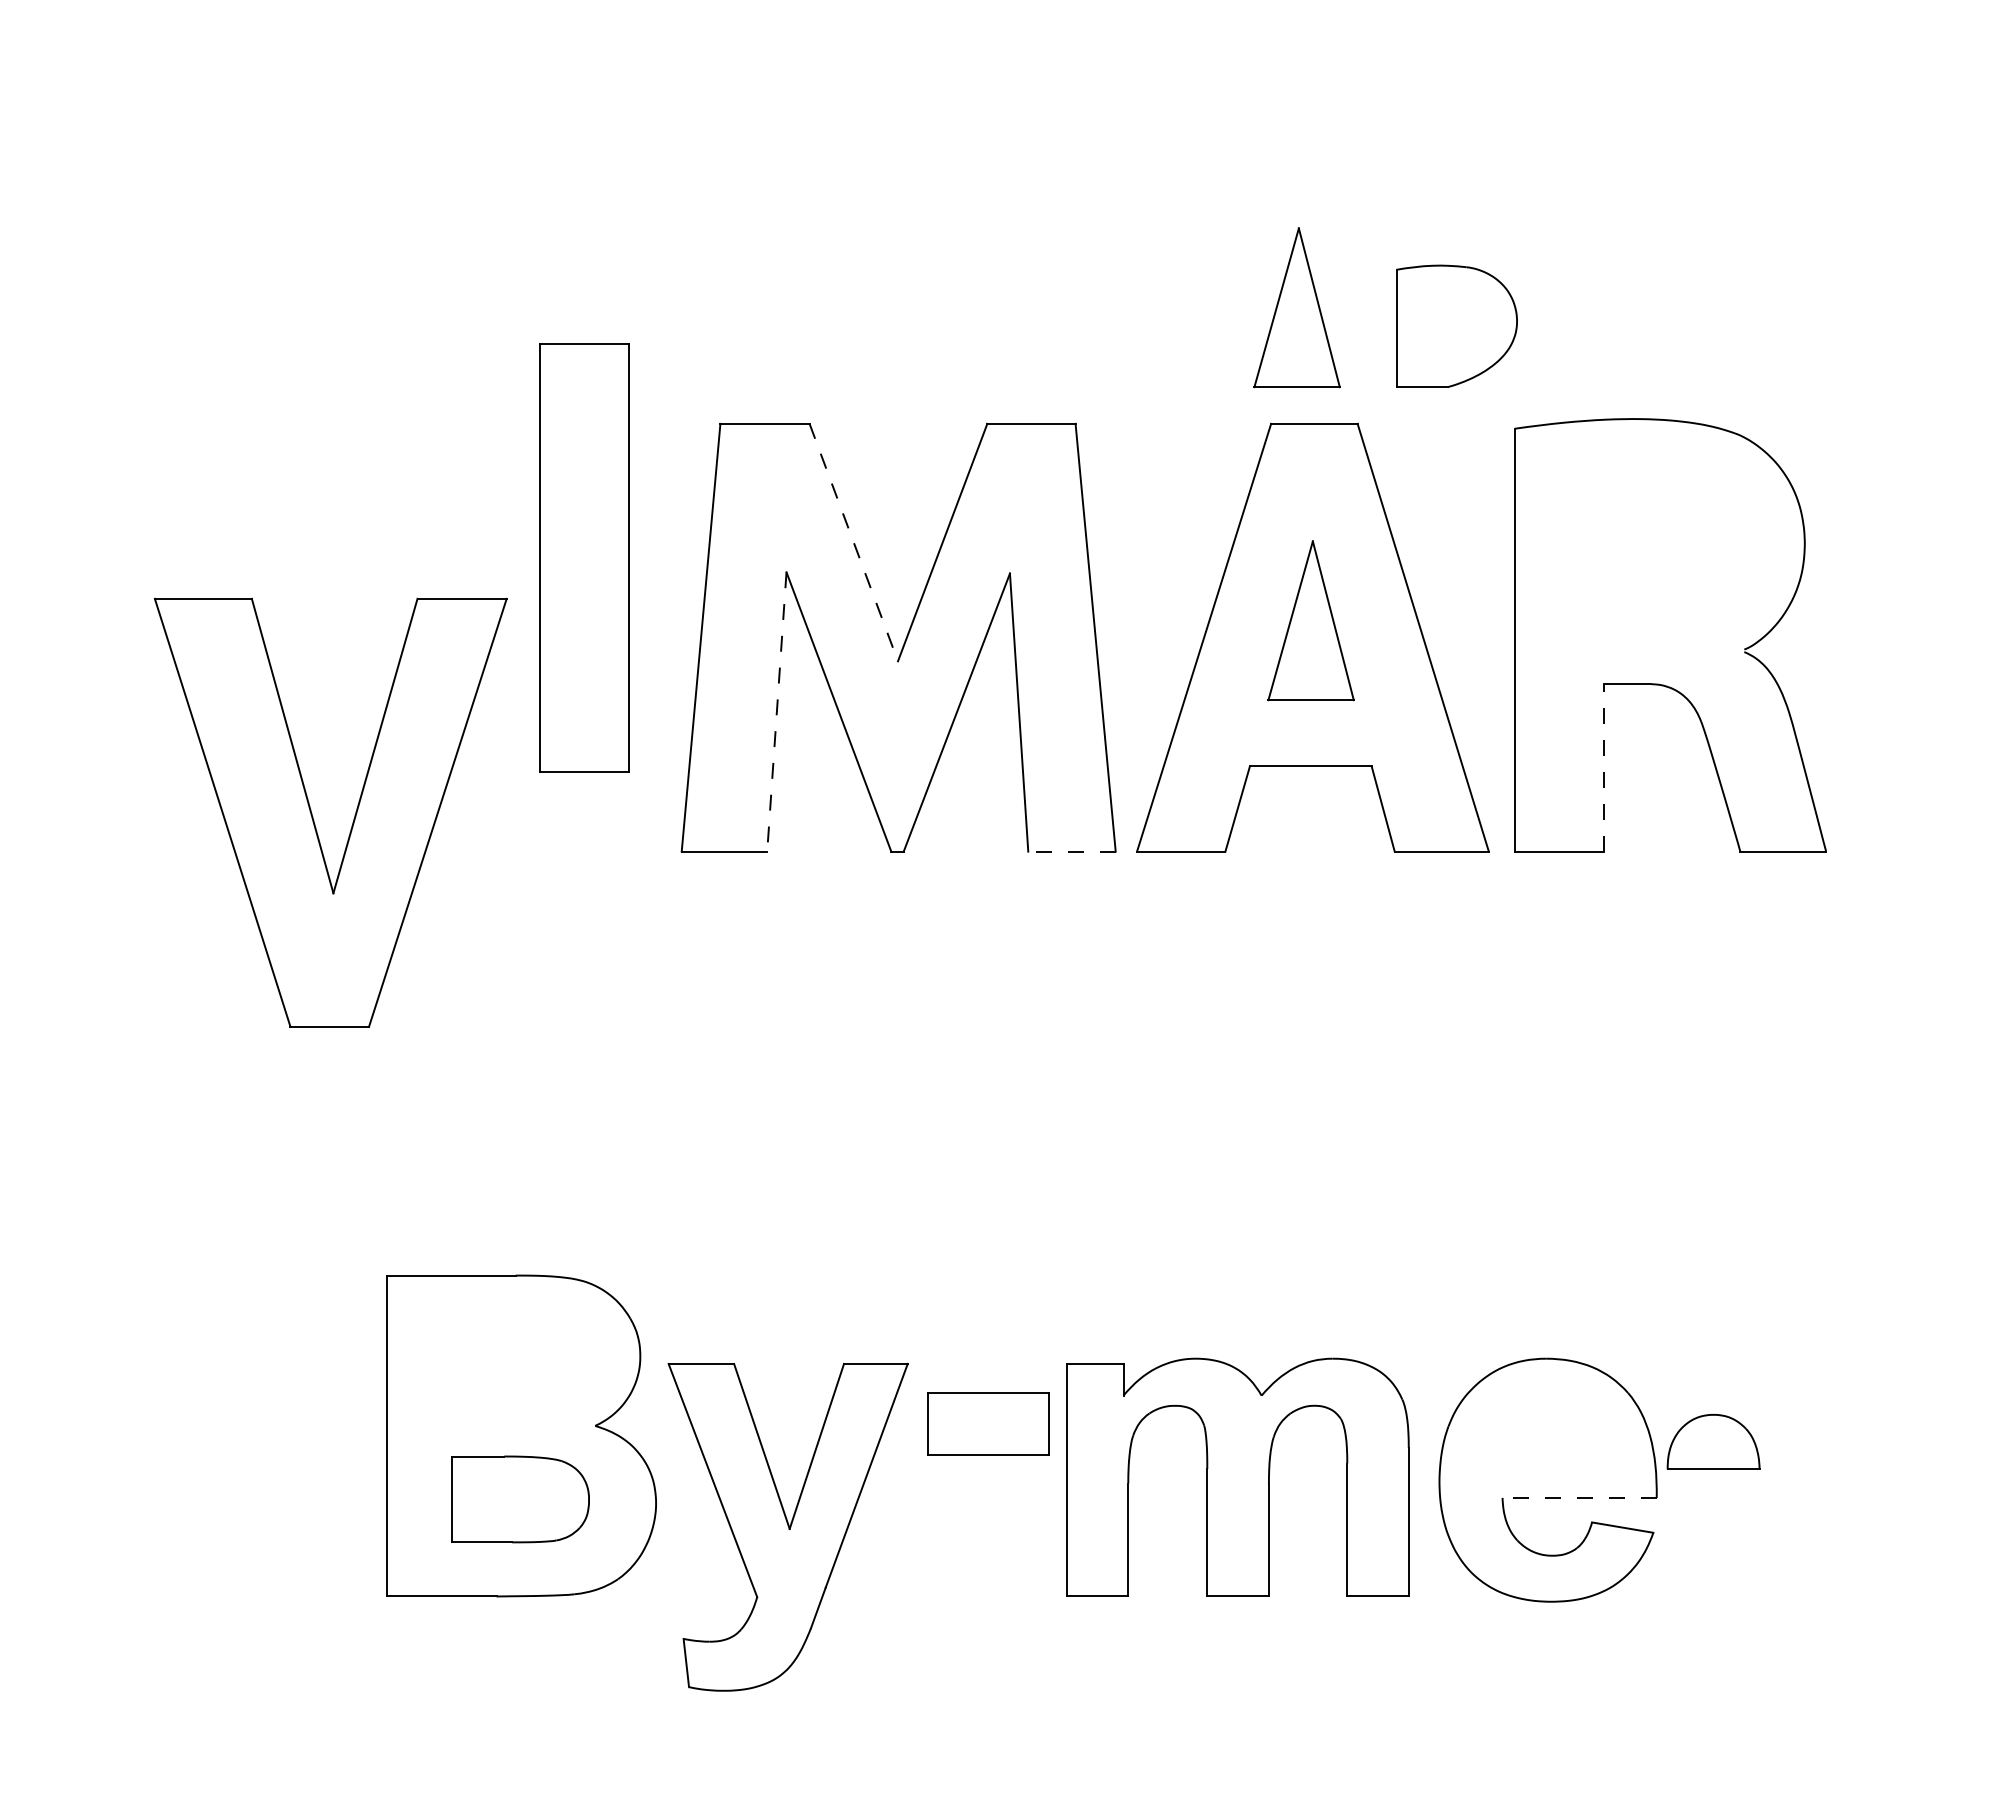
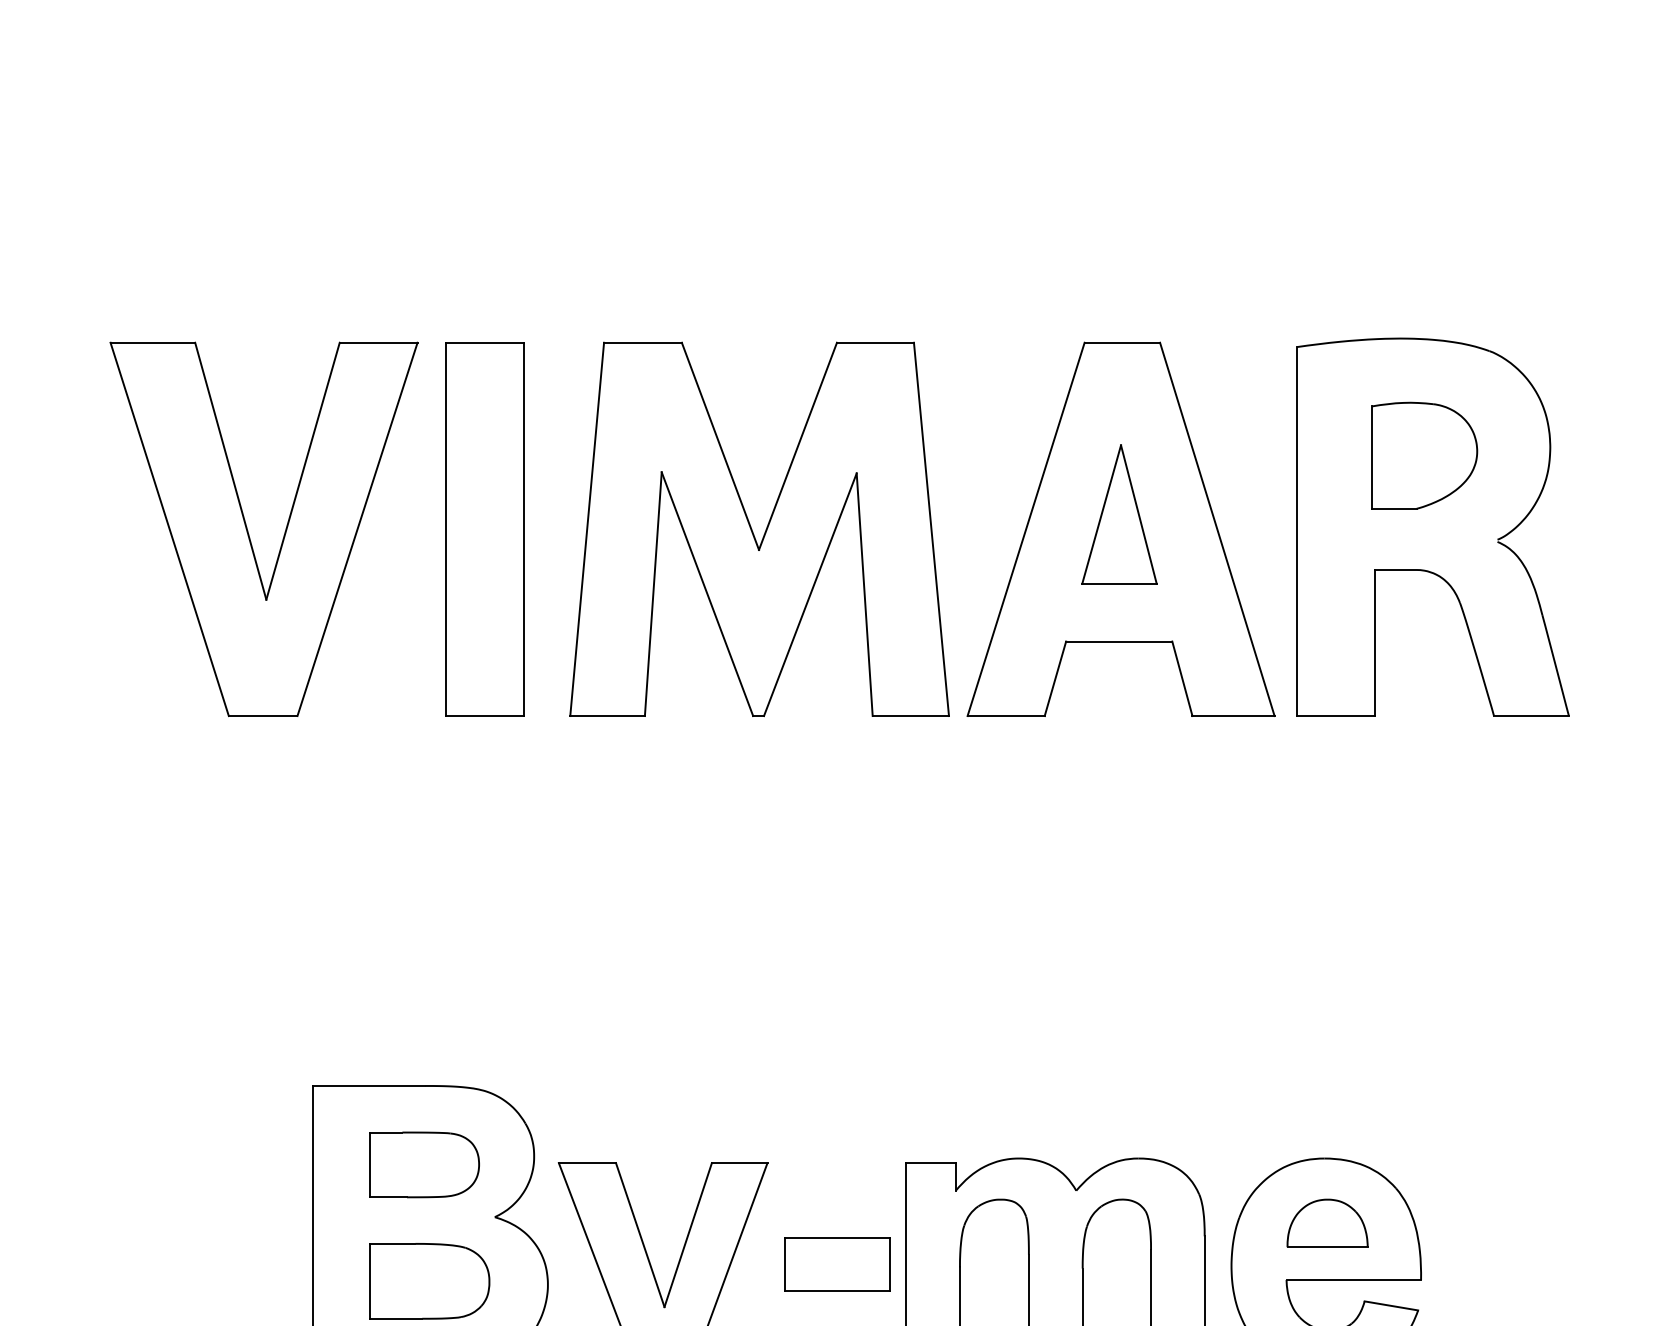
part: (1296, 307) -> (1106, 241), removed
part: (1456, 325) -> (1424, 455), moved
line: (853, 542) -> (720, 446), dashed -> solid
part: (584, 557) -> (485, 529), moved
line: (776, 712) -> (652, 594), dashed -> solid
line: (1603, 767) -> (1374, 642), dashed -> solid
part: (313, 816) -> (248, 532), moved
line: (1071, 851) -> (910, 715), dashed -> solid
part: (514, 1365) -> (424, 1164), added
part: (988, 1423) -> (837, 1263), moved
part: (1713, 1441) -> (1327, 1222), moved
line: (1579, 1497) -> (1353, 1279), dashed -> solid

